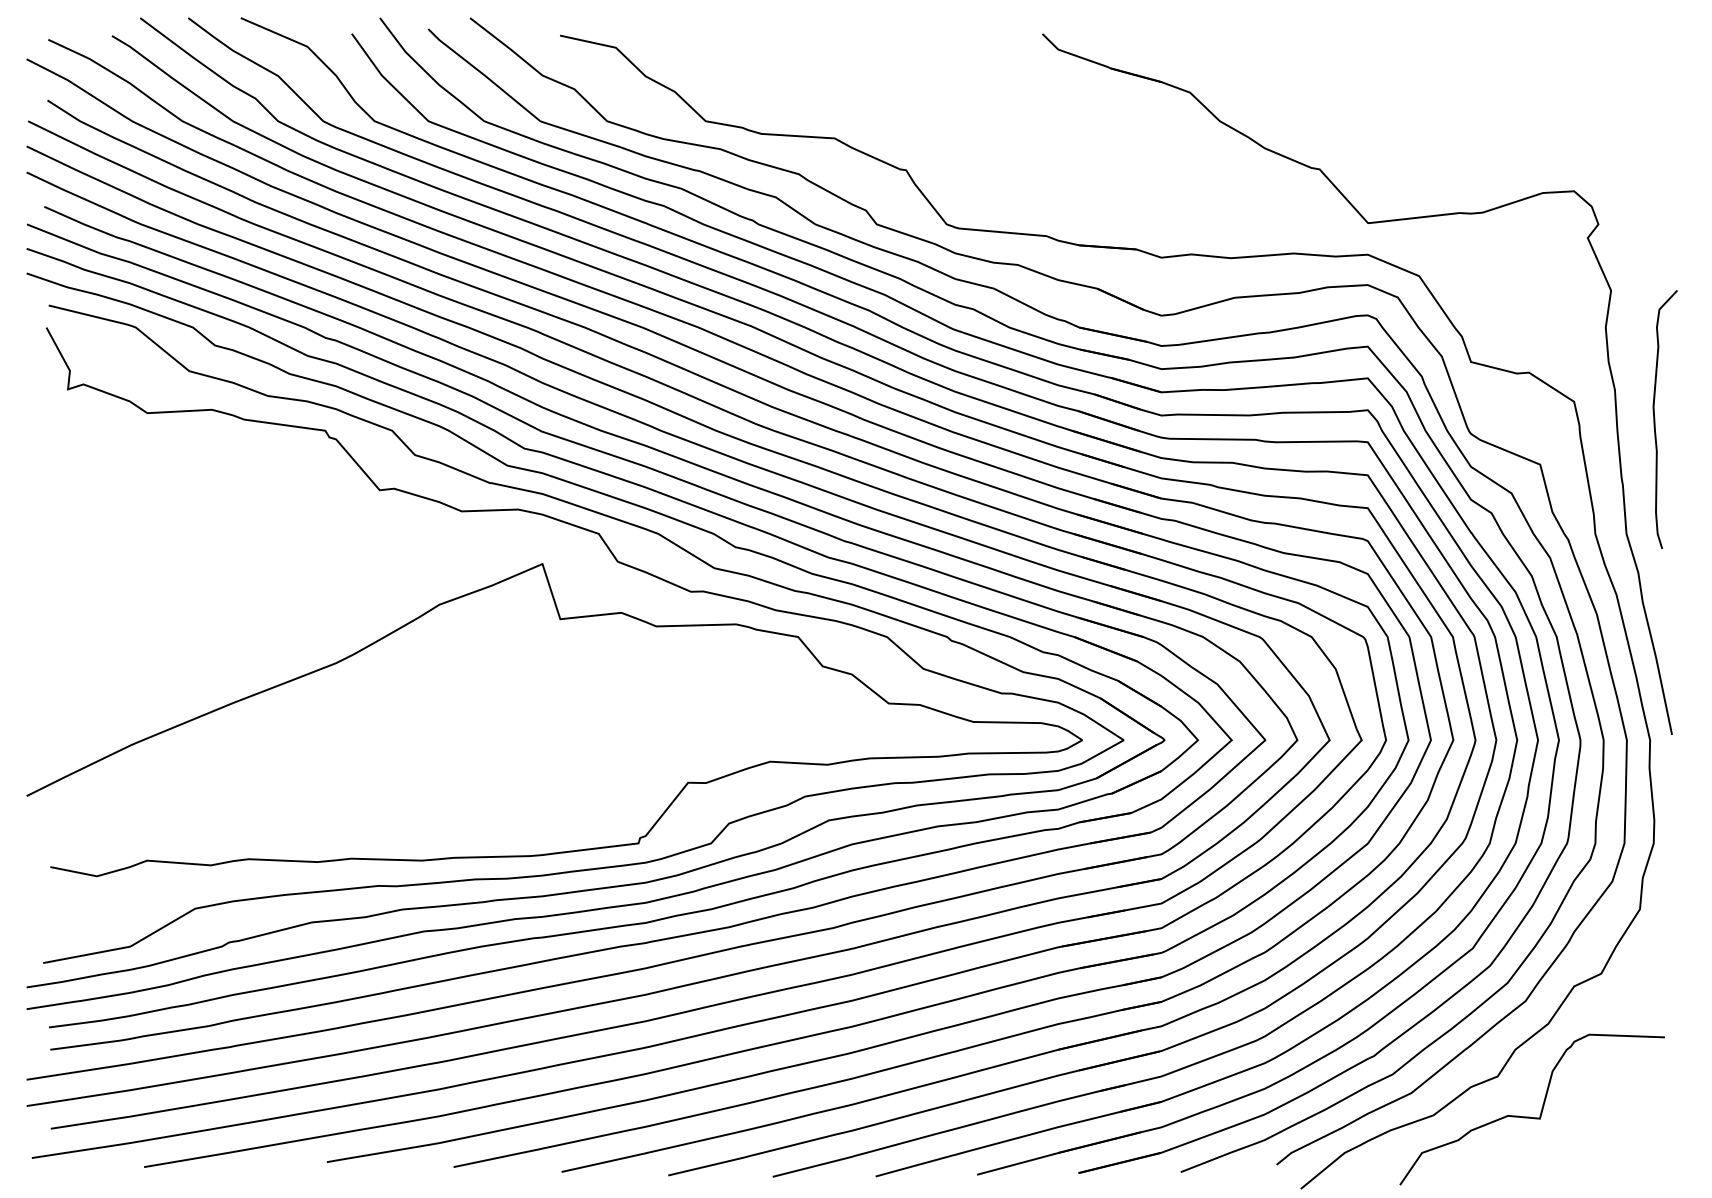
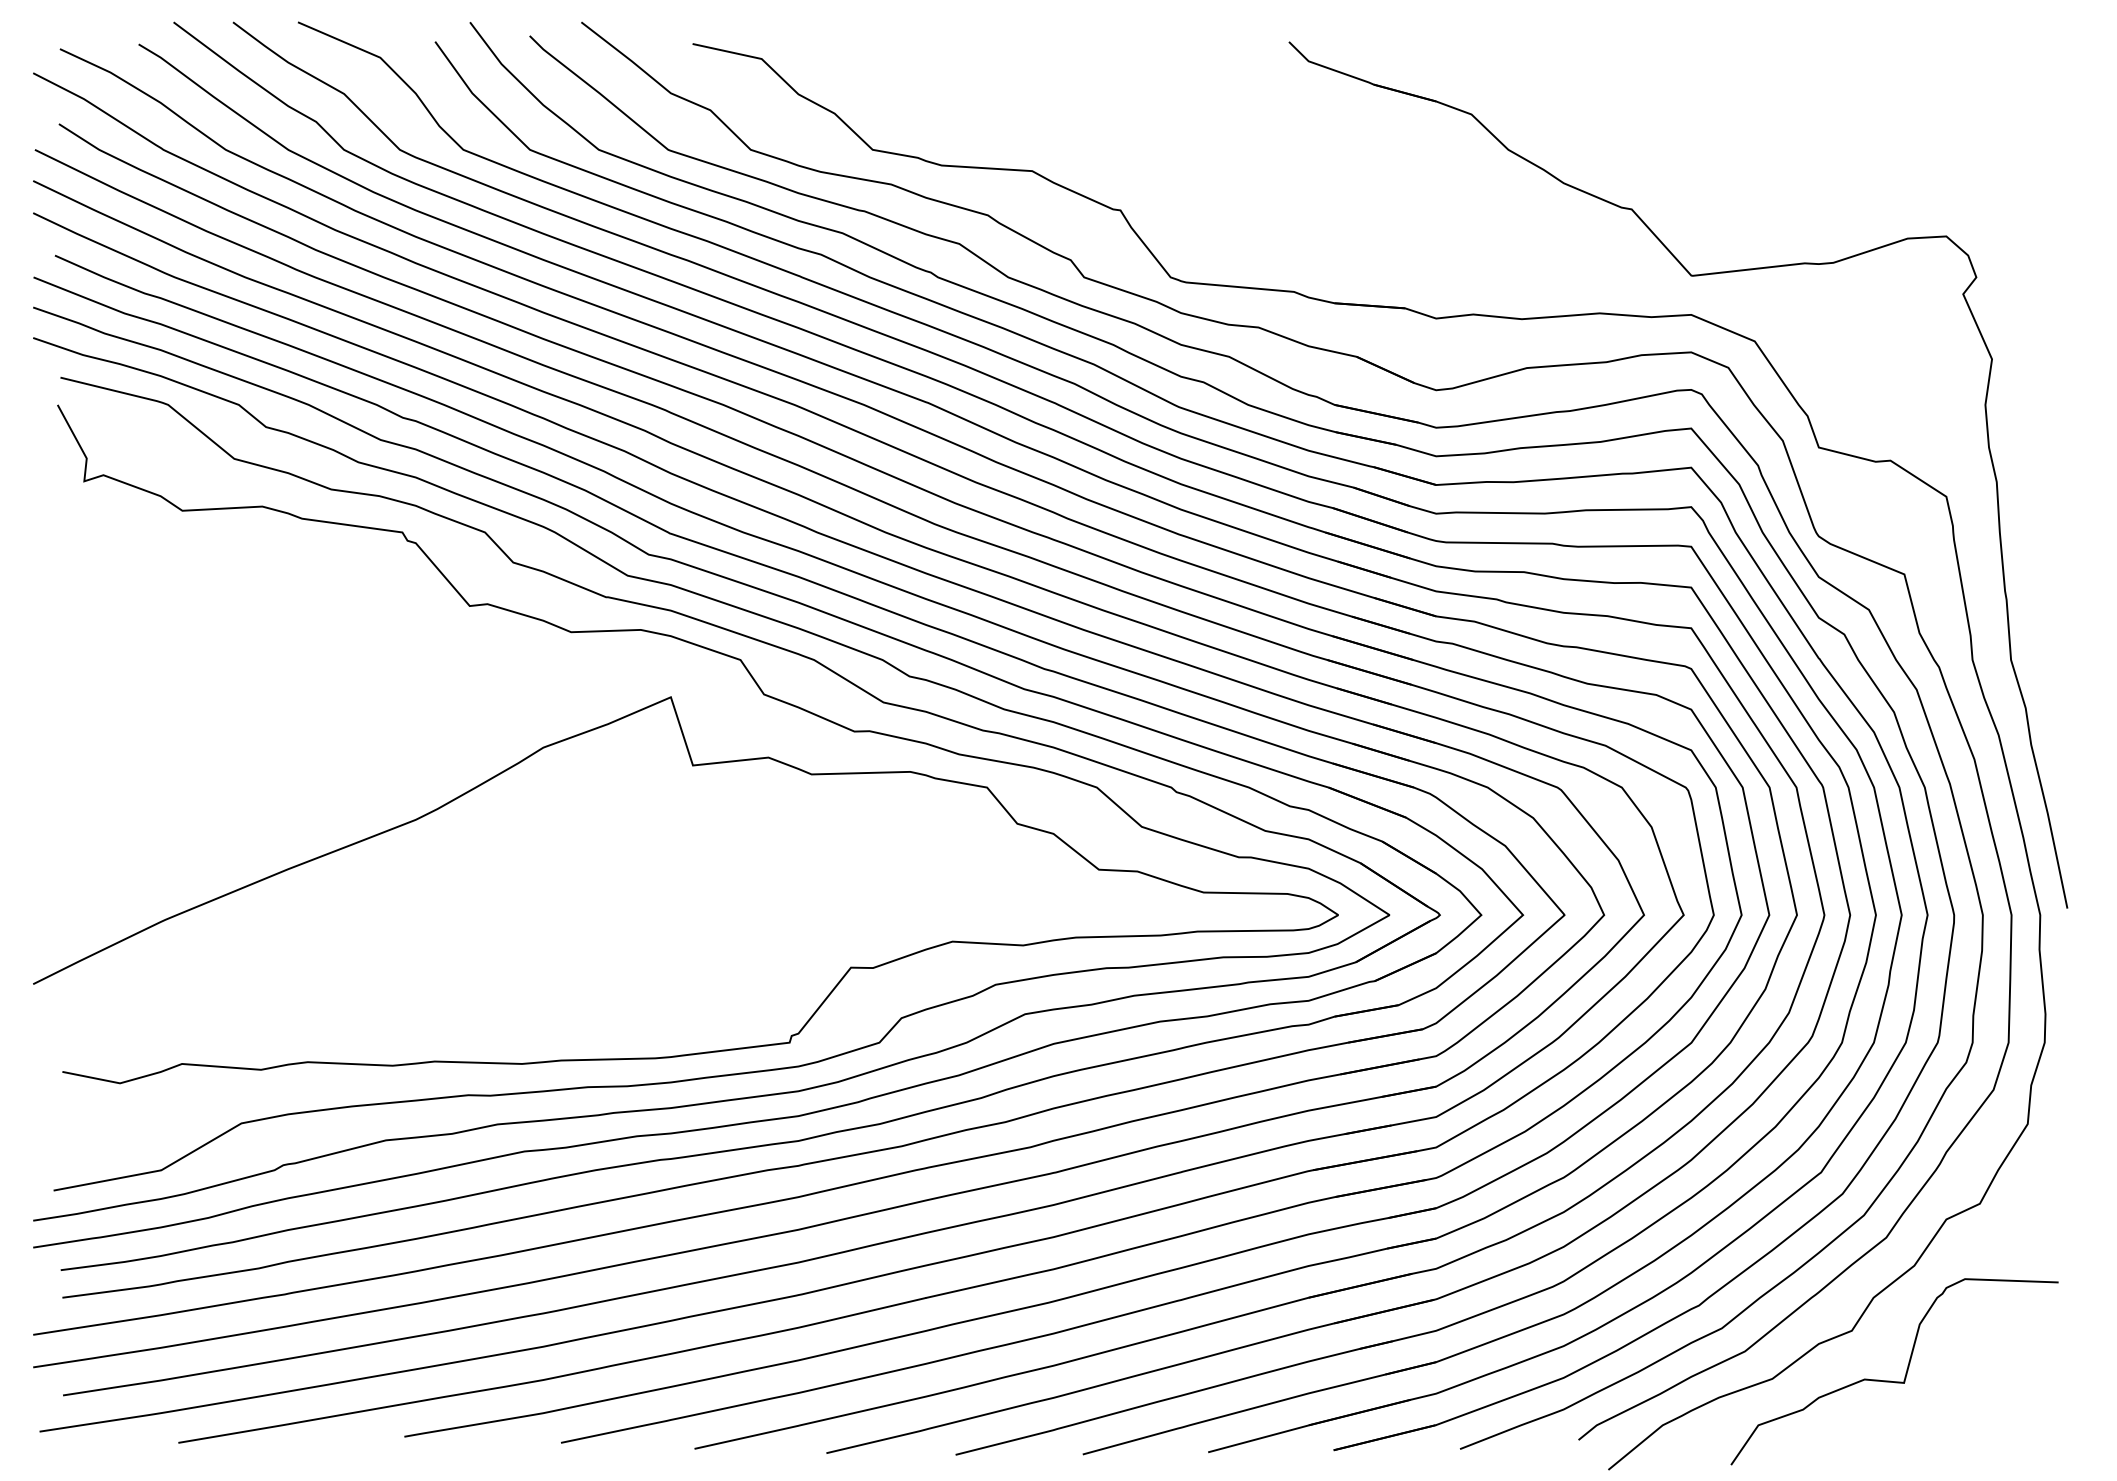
curve: (1655, 419) -> (2046, 518), removed

